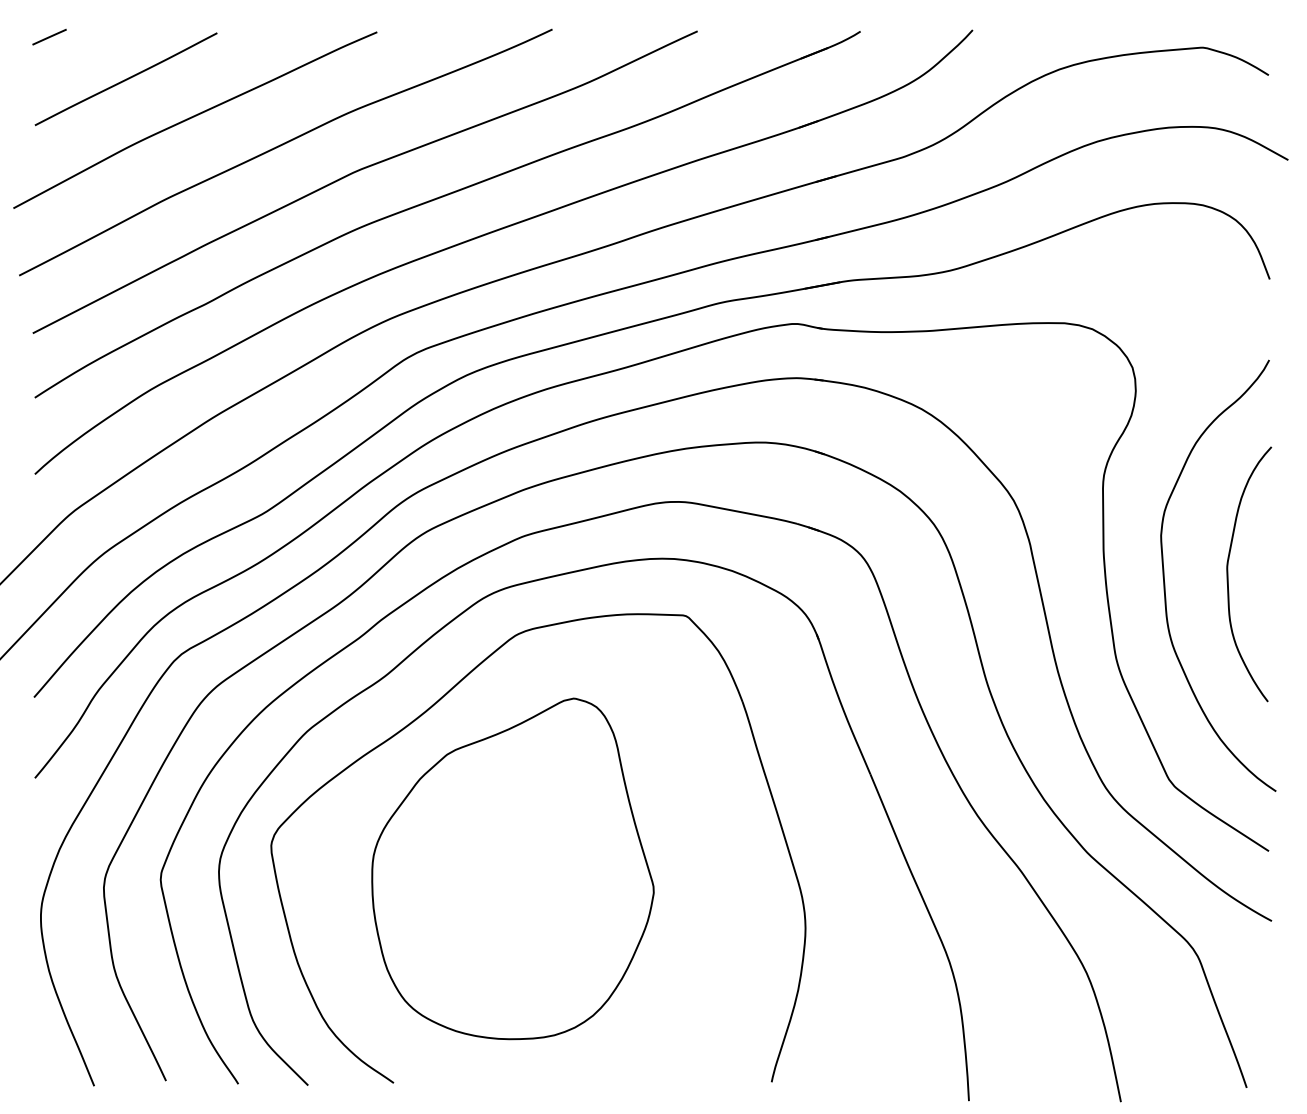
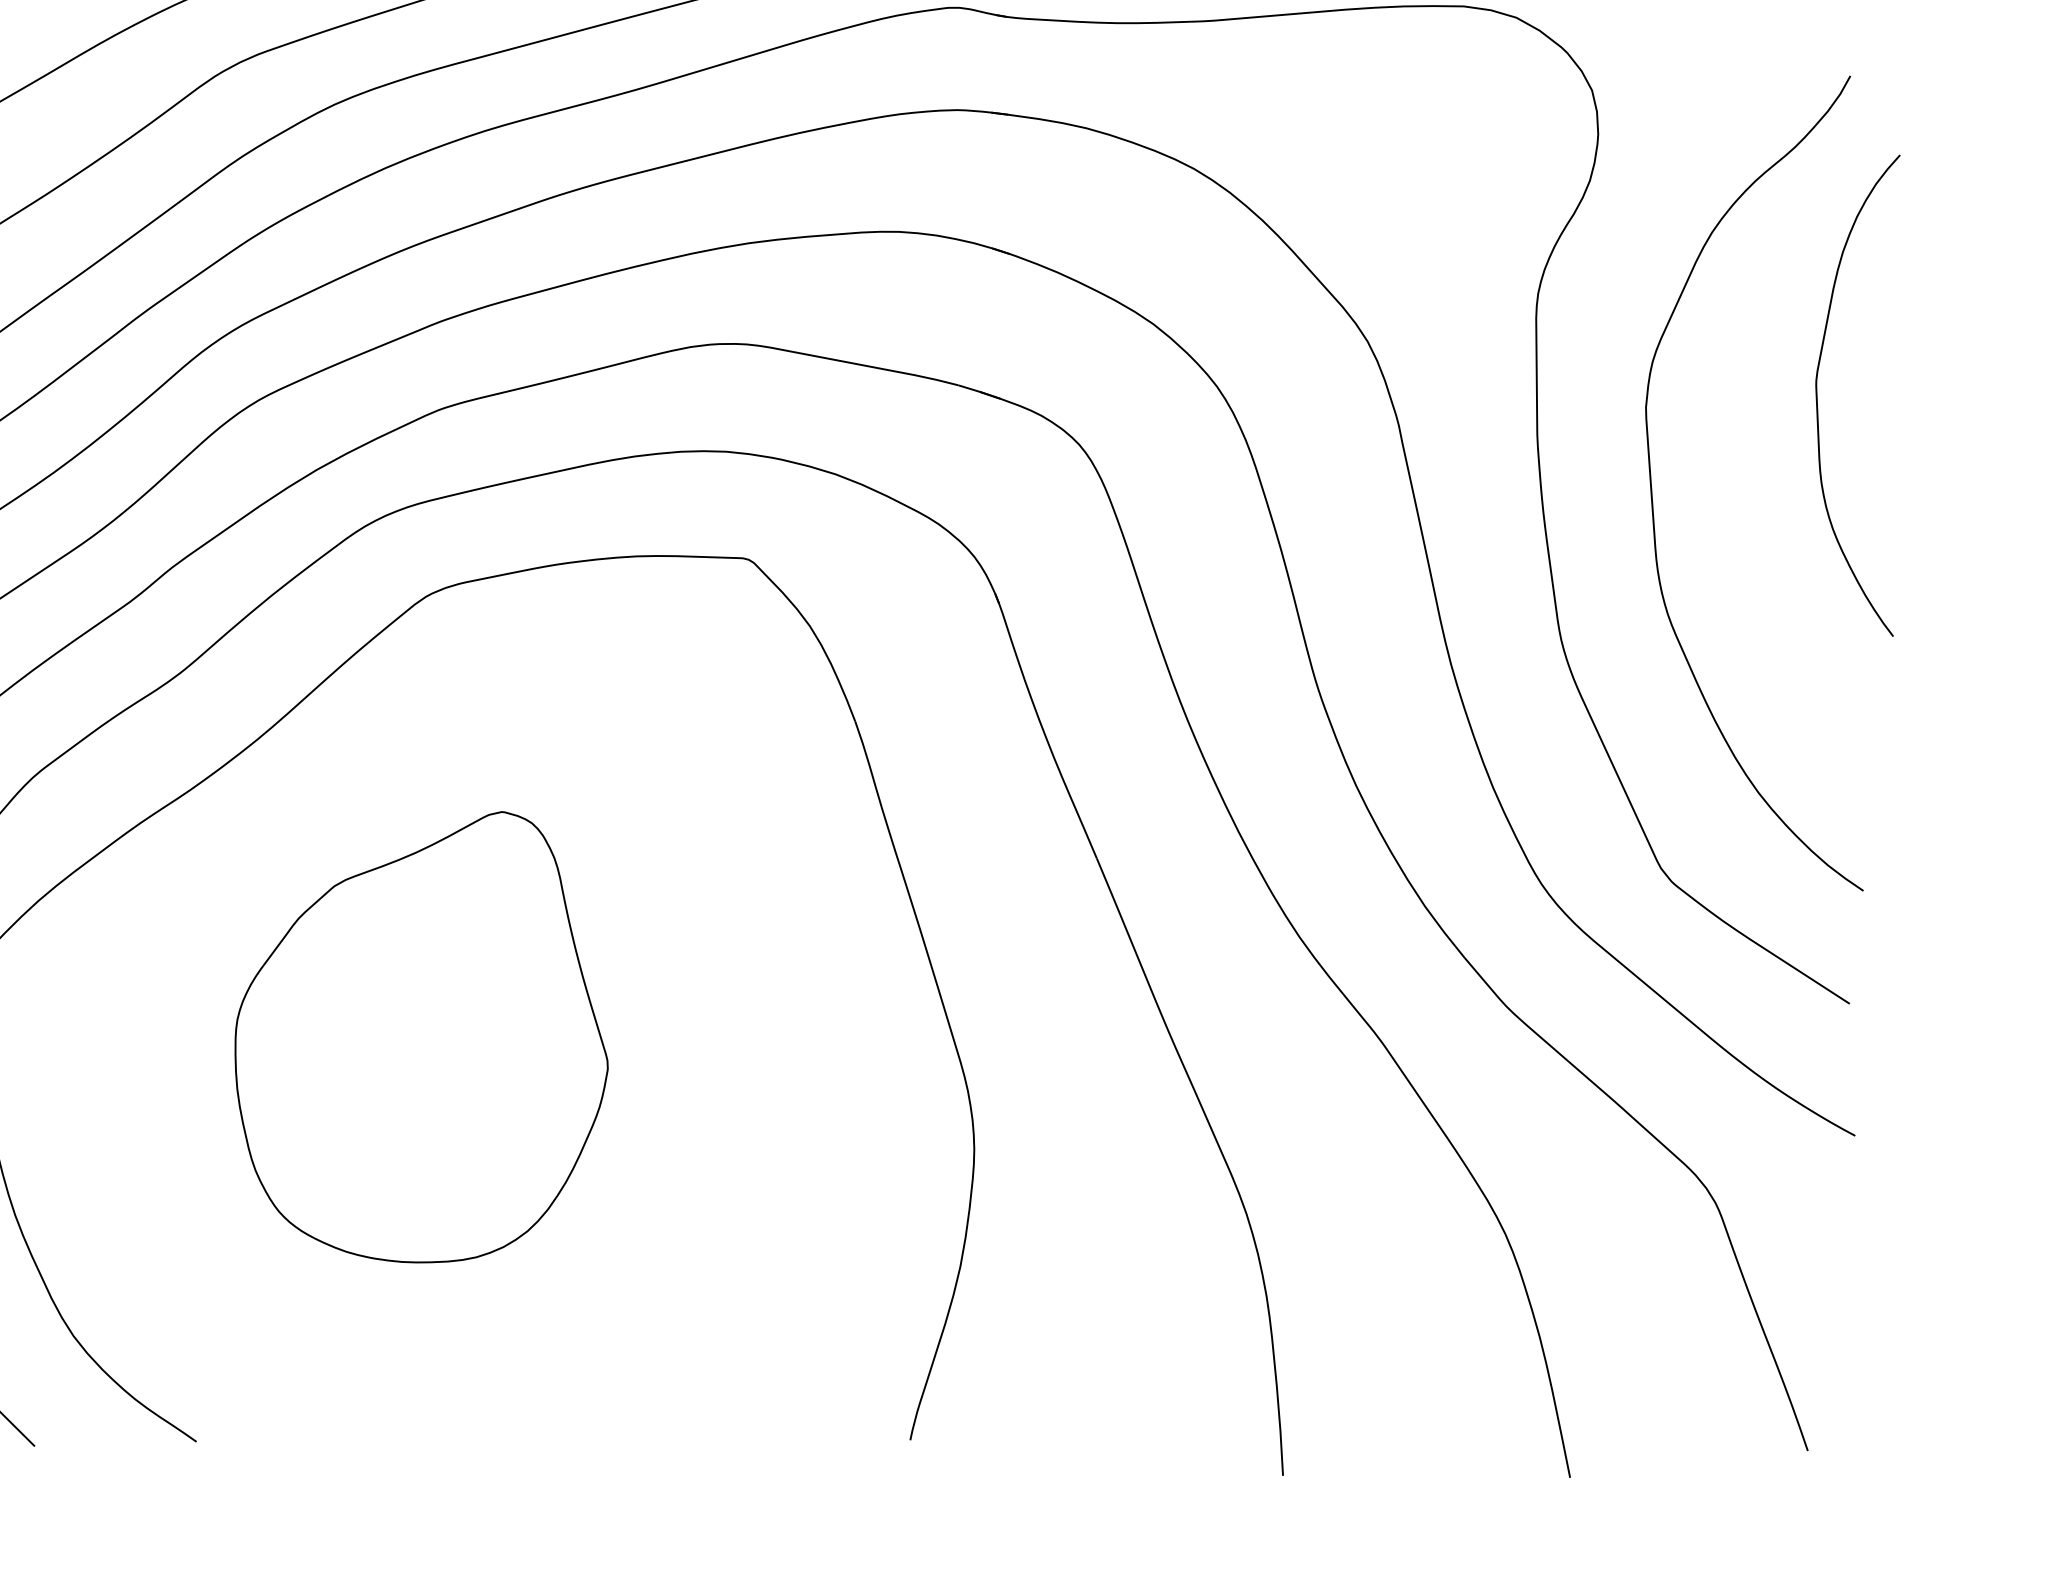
curve: (1228, 574) -> (1818, 396), moved
part: (512, 868) -> (420, 1036), size x0.7

